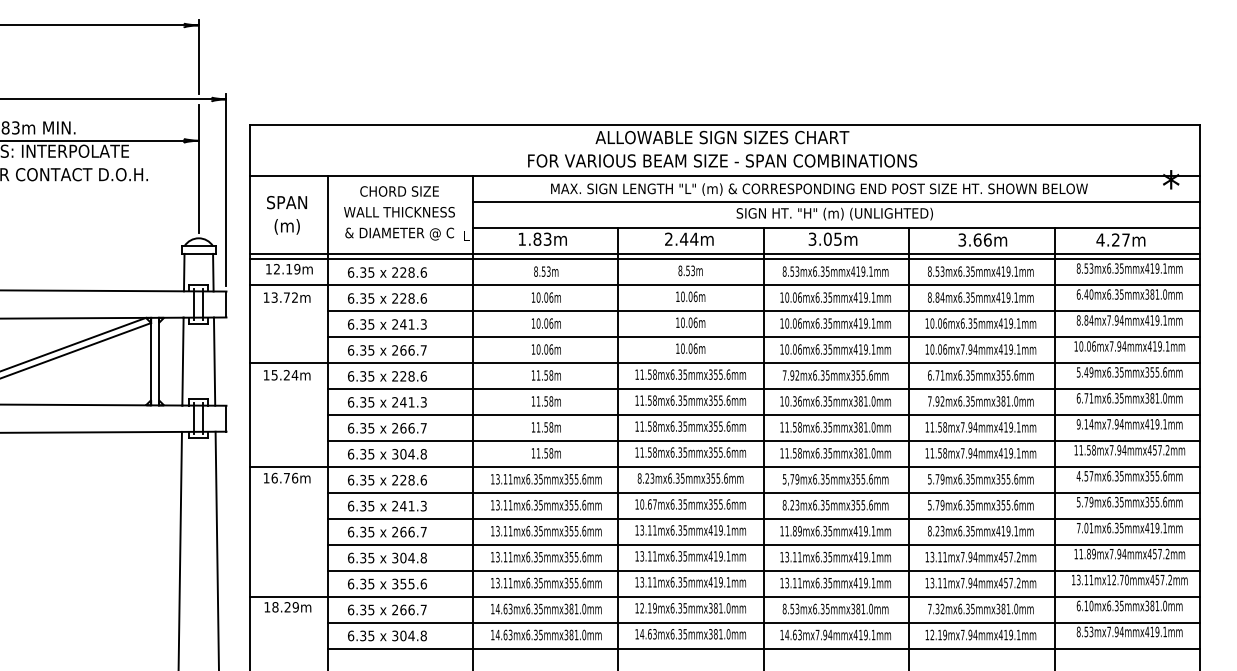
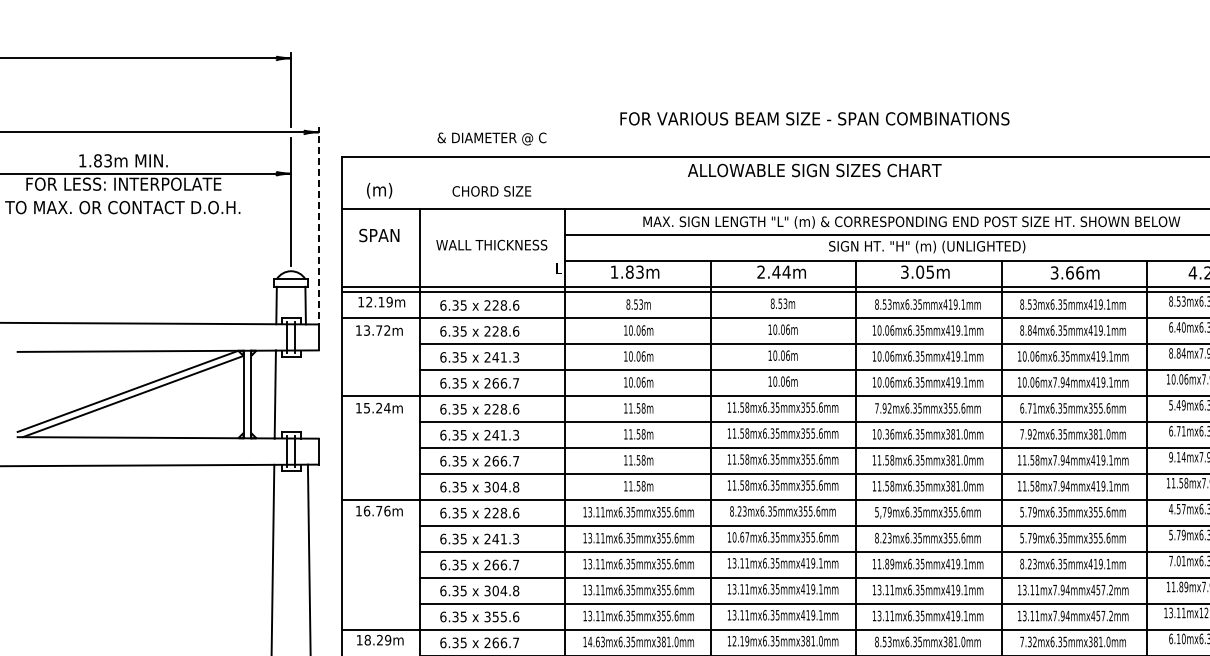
text: (722, 160) -> (814, 118), moved
line: (226, 189) -> (318, 222), solid -> dashed
text: (399, 191) -> (491, 191), moved
text: (286, 226) -> (378, 190), moved
text: (399, 233) -> (491, 138), moved
line: (214, 361) -> (306, 394), removed

